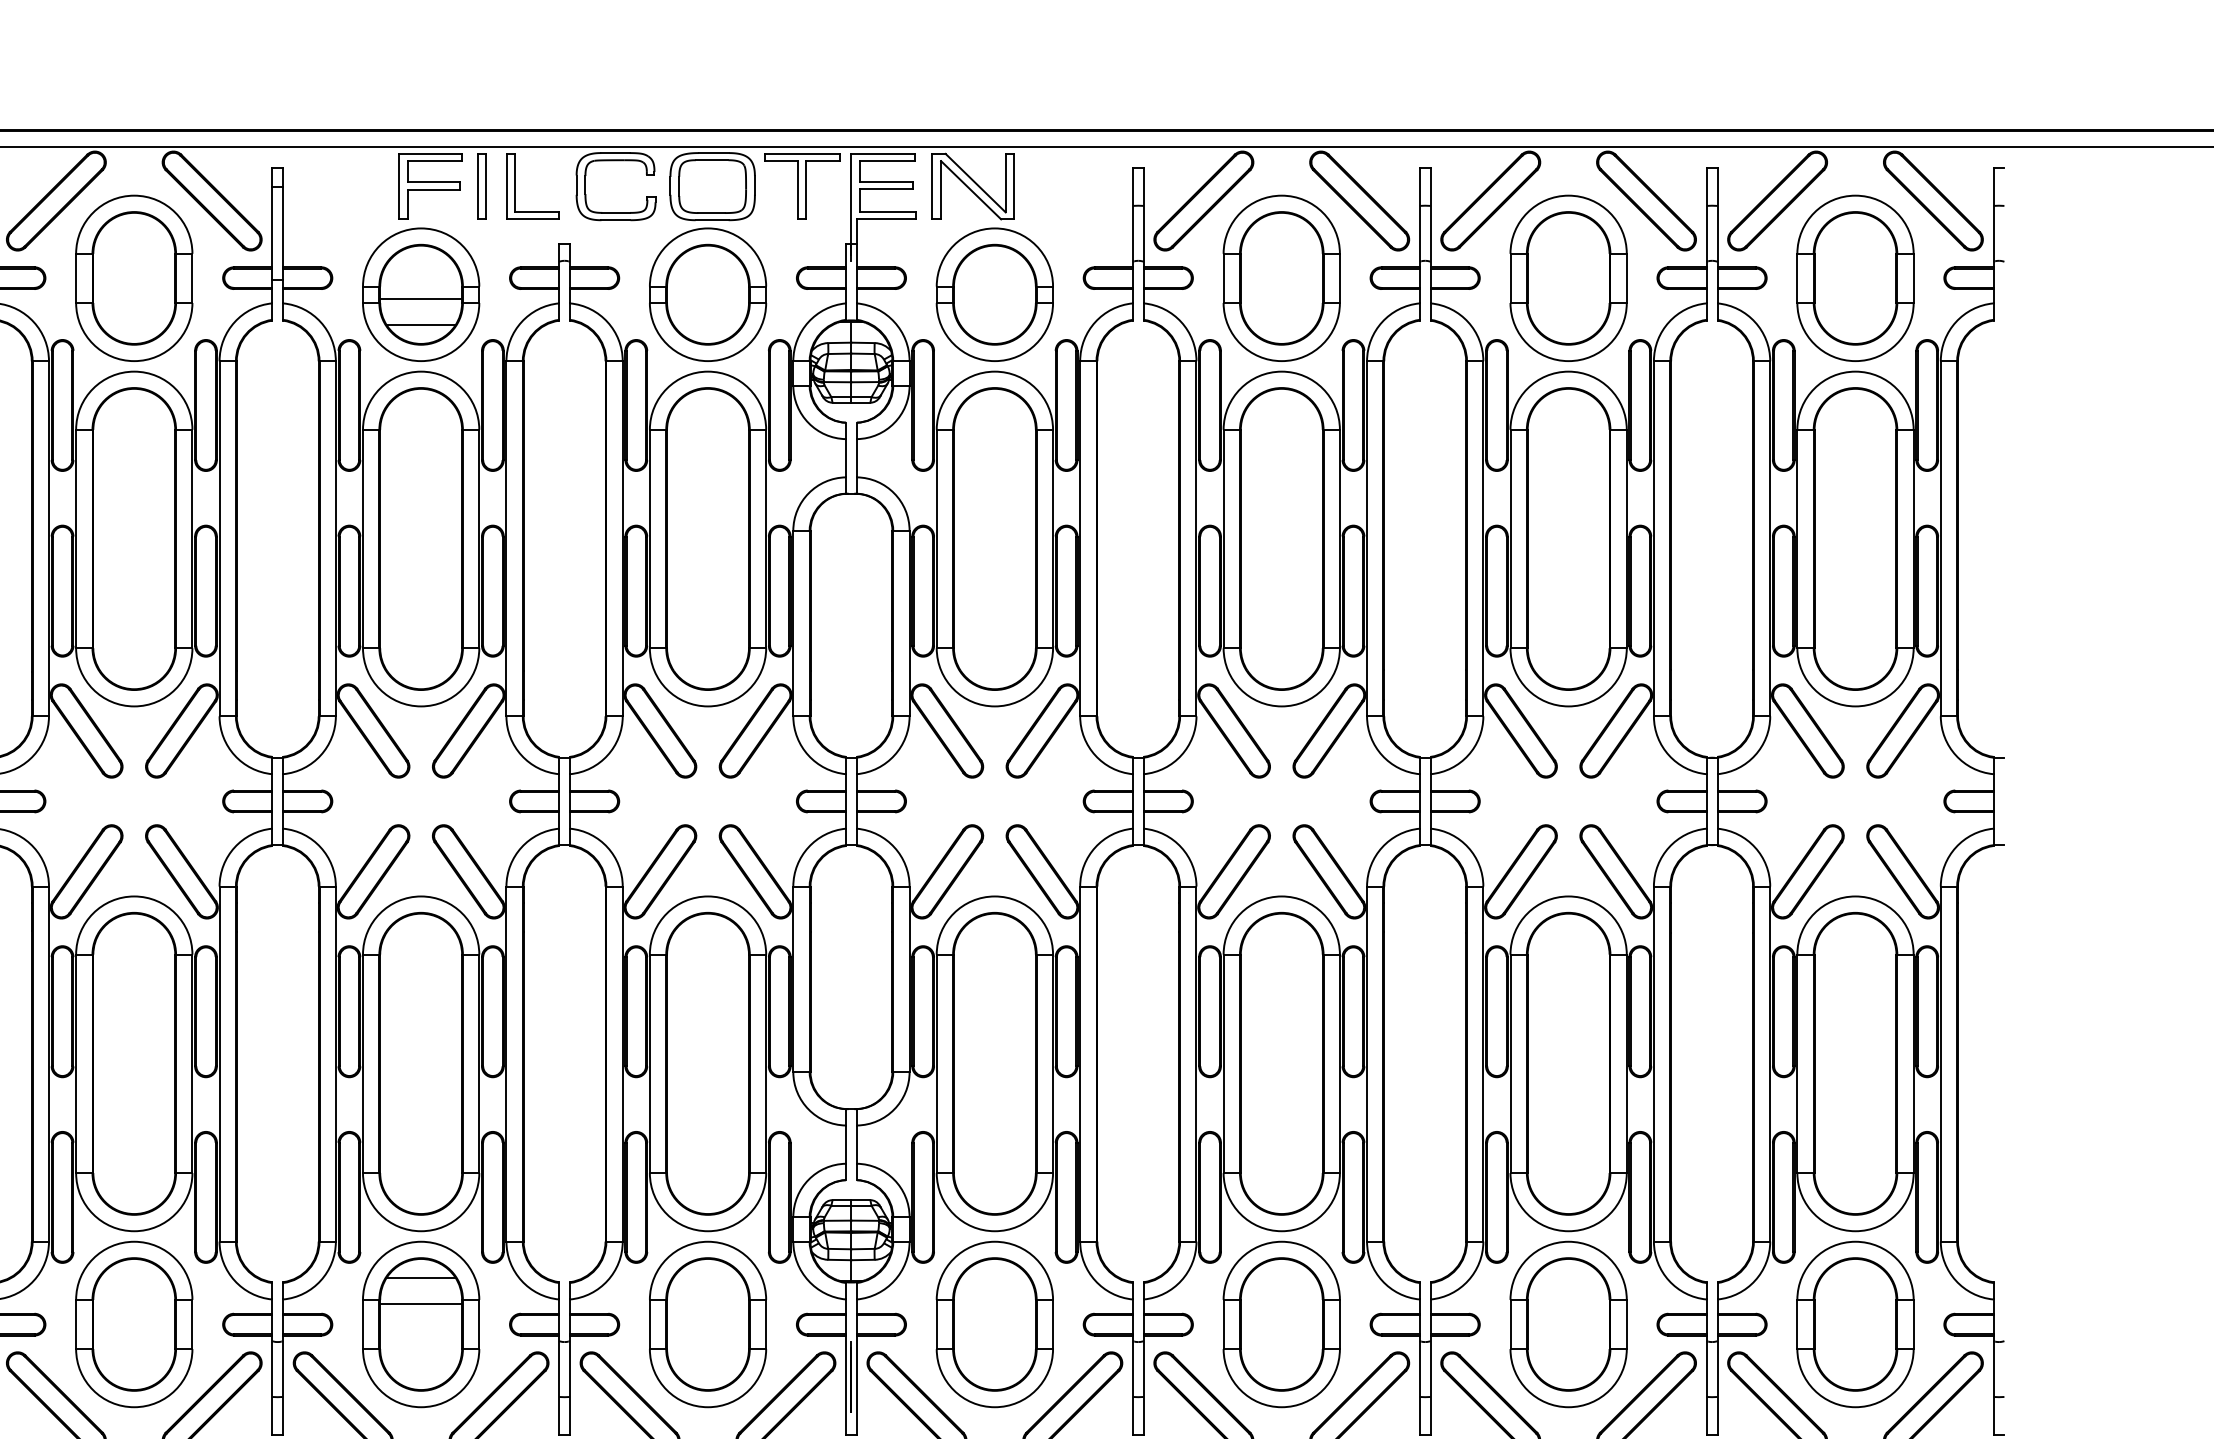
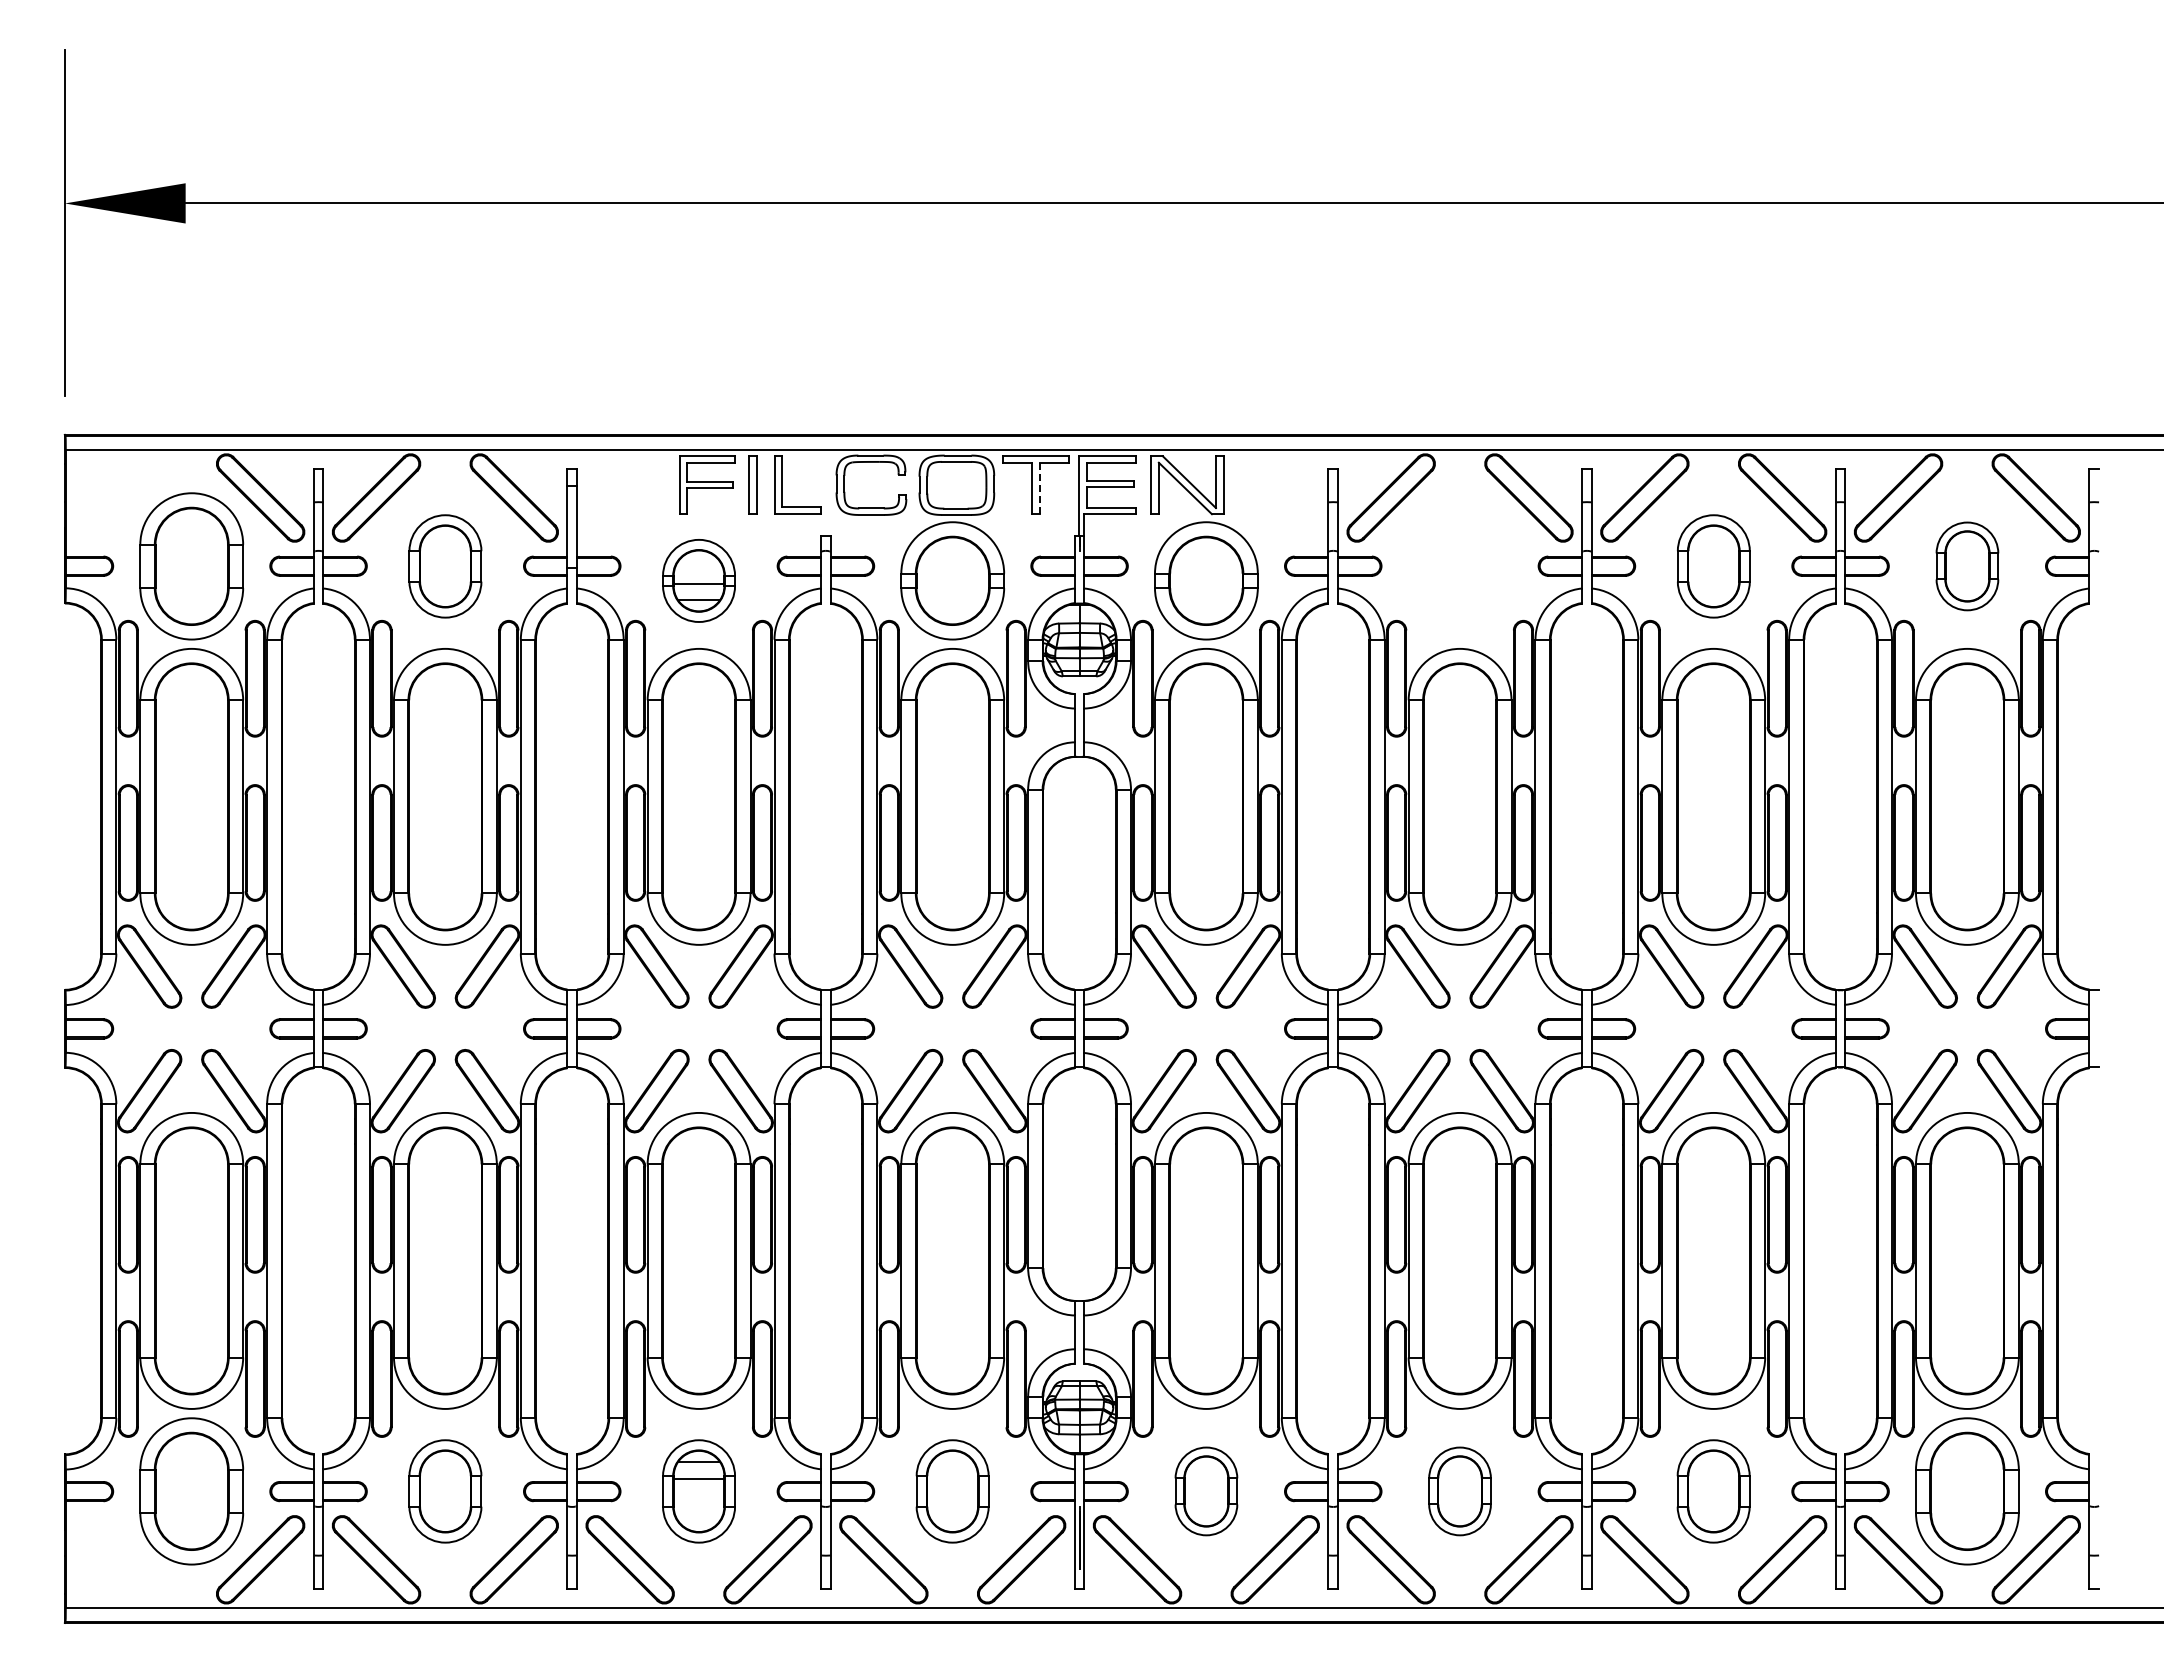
line: (806, 190) -> (1039, 488), solid -> dashed
part: (134, 278) -> (445, 566), size x0.7
part: (1281, 278) -> (1459, 566), removed
part: (1568, 278) -> (1713, 566), size x0.7
part: (1855, 278) -> (1967, 566), size x0.6
part: (420, 294) -> (698, 580), size x0.7
part: (134, 1324) -> (445, 1491), size x0.7
part: (420, 1324) -> (698, 1491), size x0.7
part: (707, 1324) -> (952, 1491), size x0.7
part: (994, 1324) -> (1206, 1491), size x0.6
part: (1281, 1324) -> (1459, 1491), size x0.6
part: (1568, 1324) -> (1713, 1491), size x0.7

